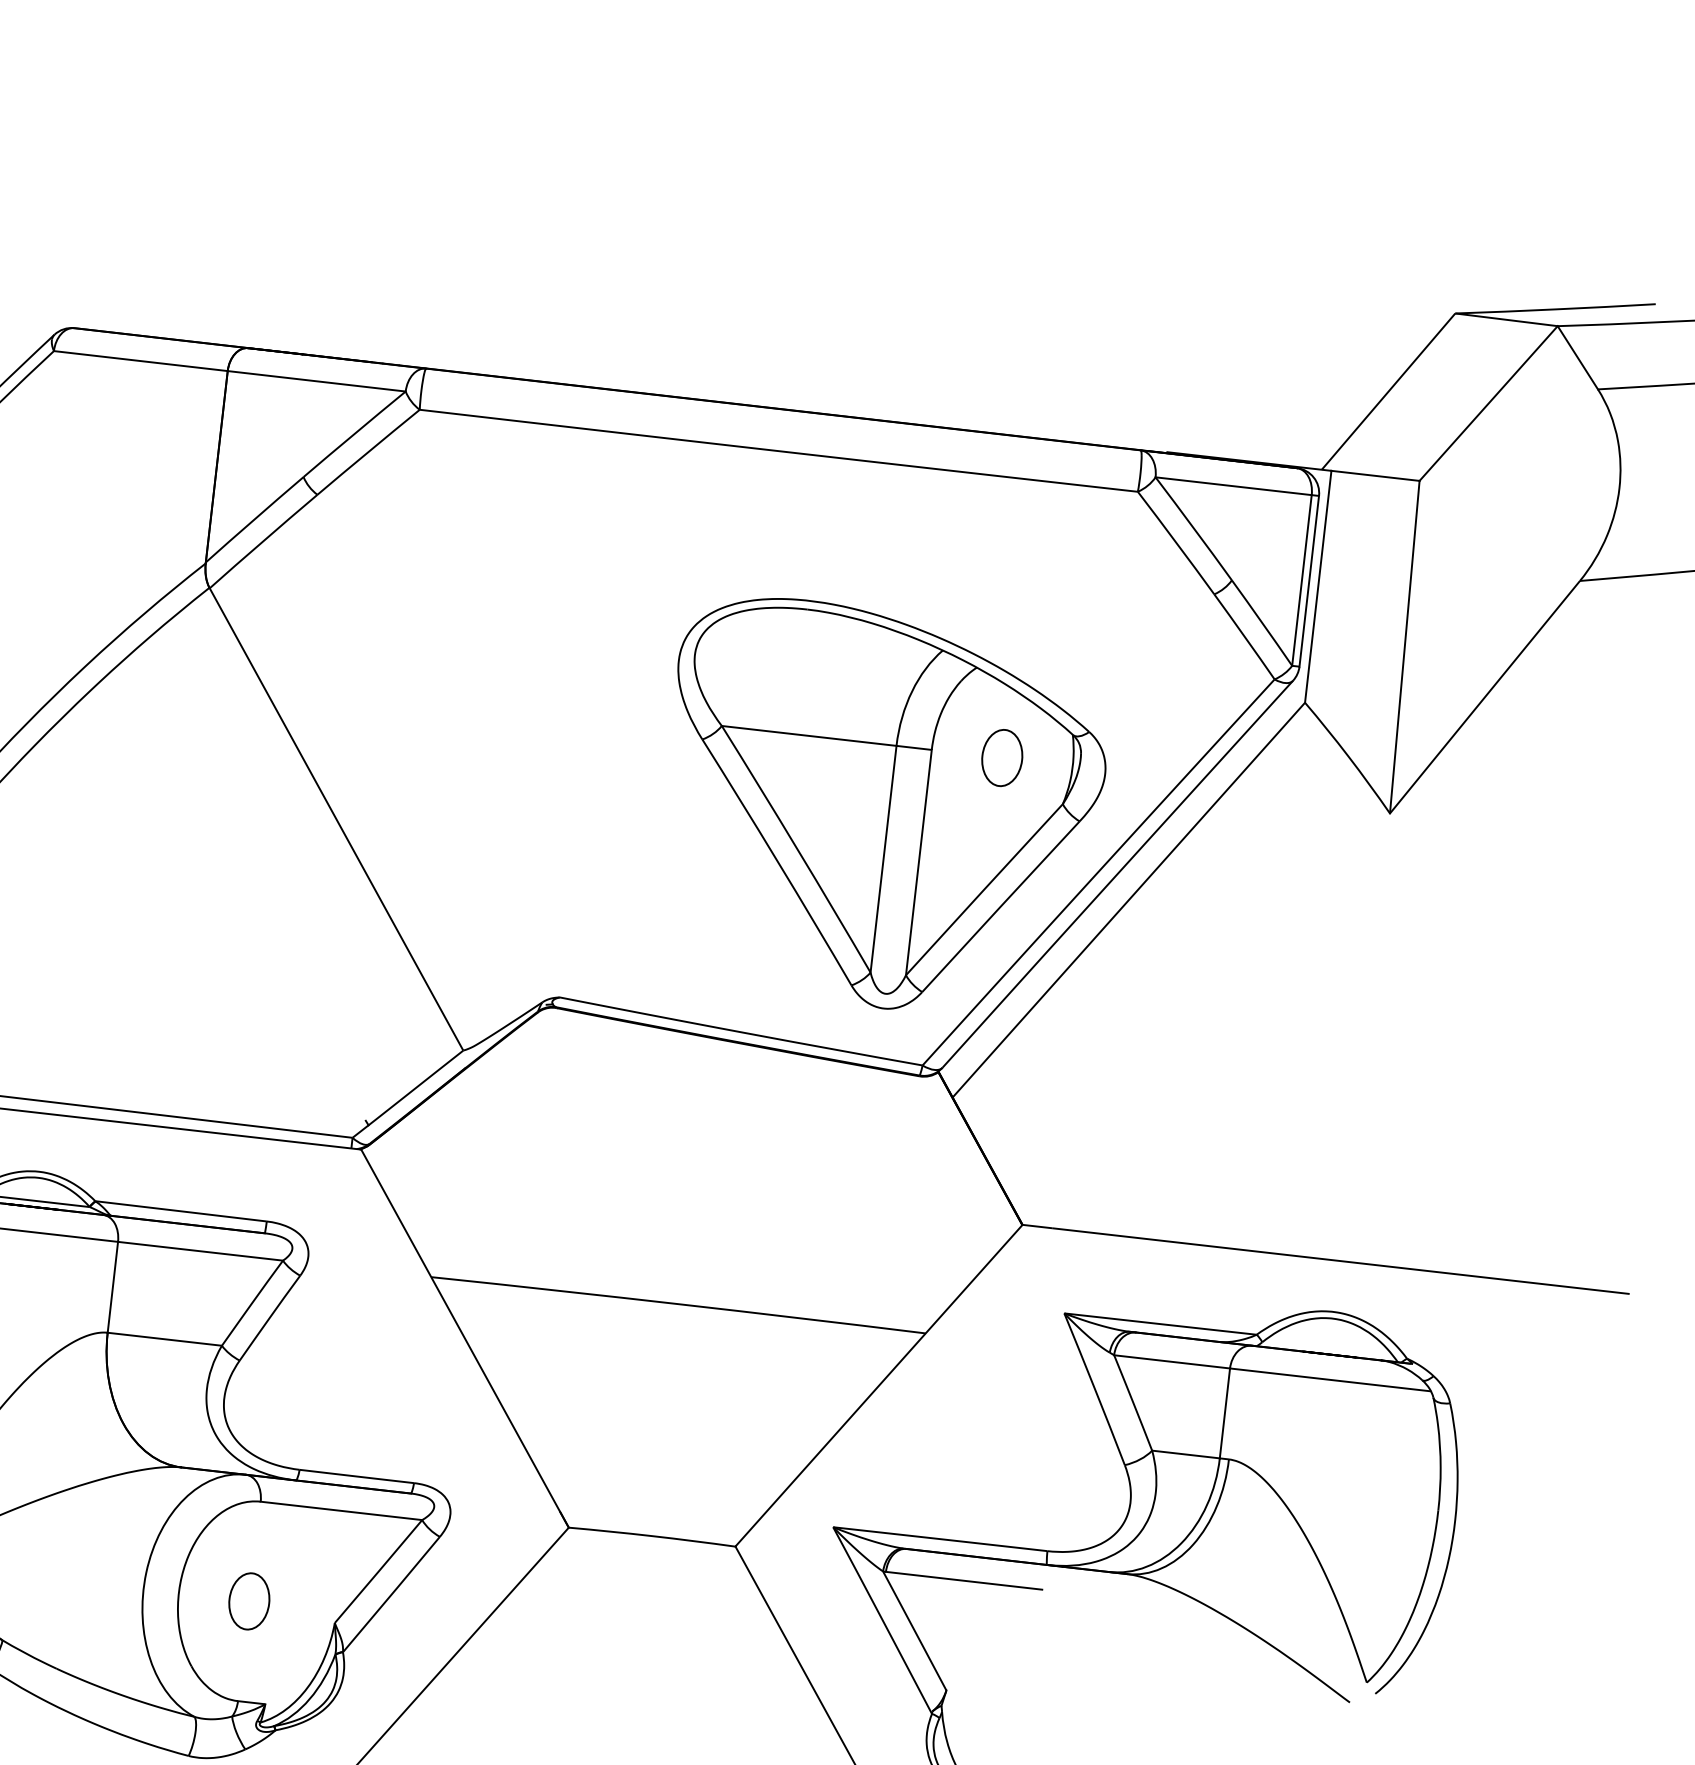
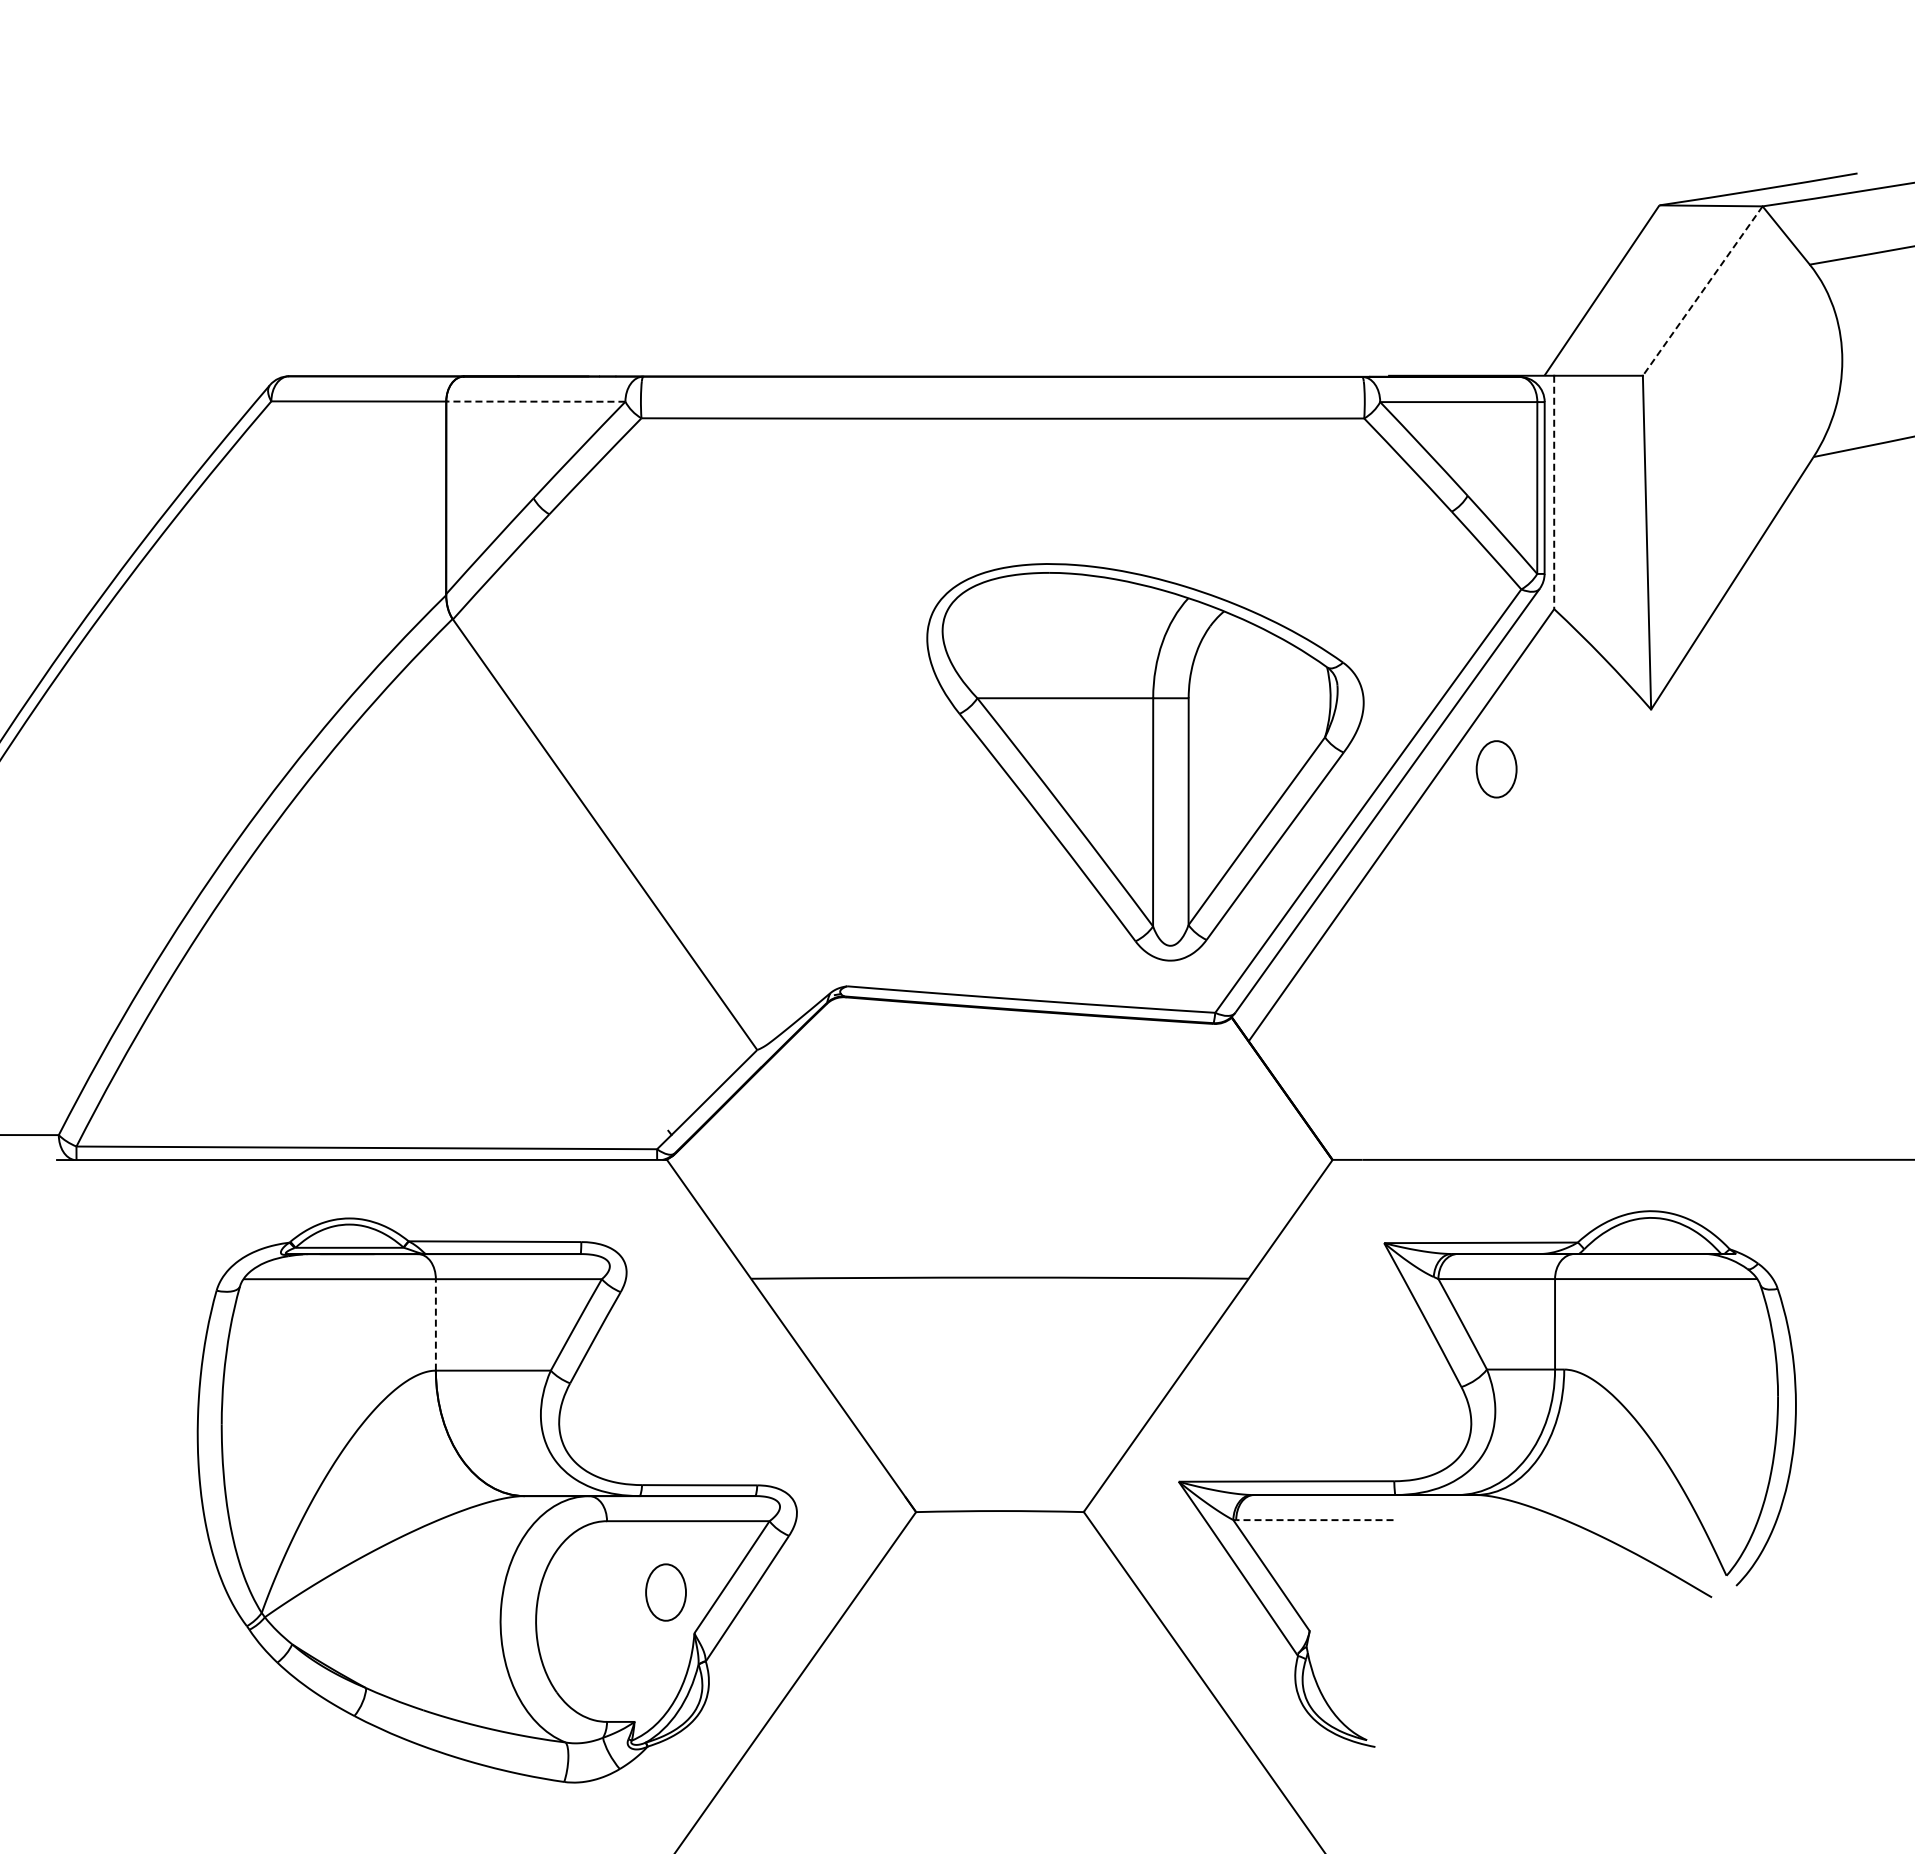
line: (316, 381) -> (535, 401), solid -> dashed
line: (1488, 403) -> (1702, 291), solid -> dashed
line: (1318, 586) -> (1554, 492), solid -> dashed
part: (1002, 758) -> (1496, 769), moved
line: (112, 1286) -> (435, 1324), solid -> dashed
line: (963, 1581) -> (1314, 1520), solid -> dashed
part: (248, 1601) -> (665, 1592), moved

